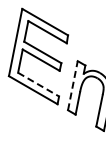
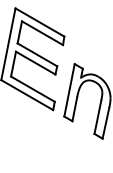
line: (38, 84) -> (32, 89), dashed -> solid
line: (72, 85) -> (69, 90), dashed -> solid

